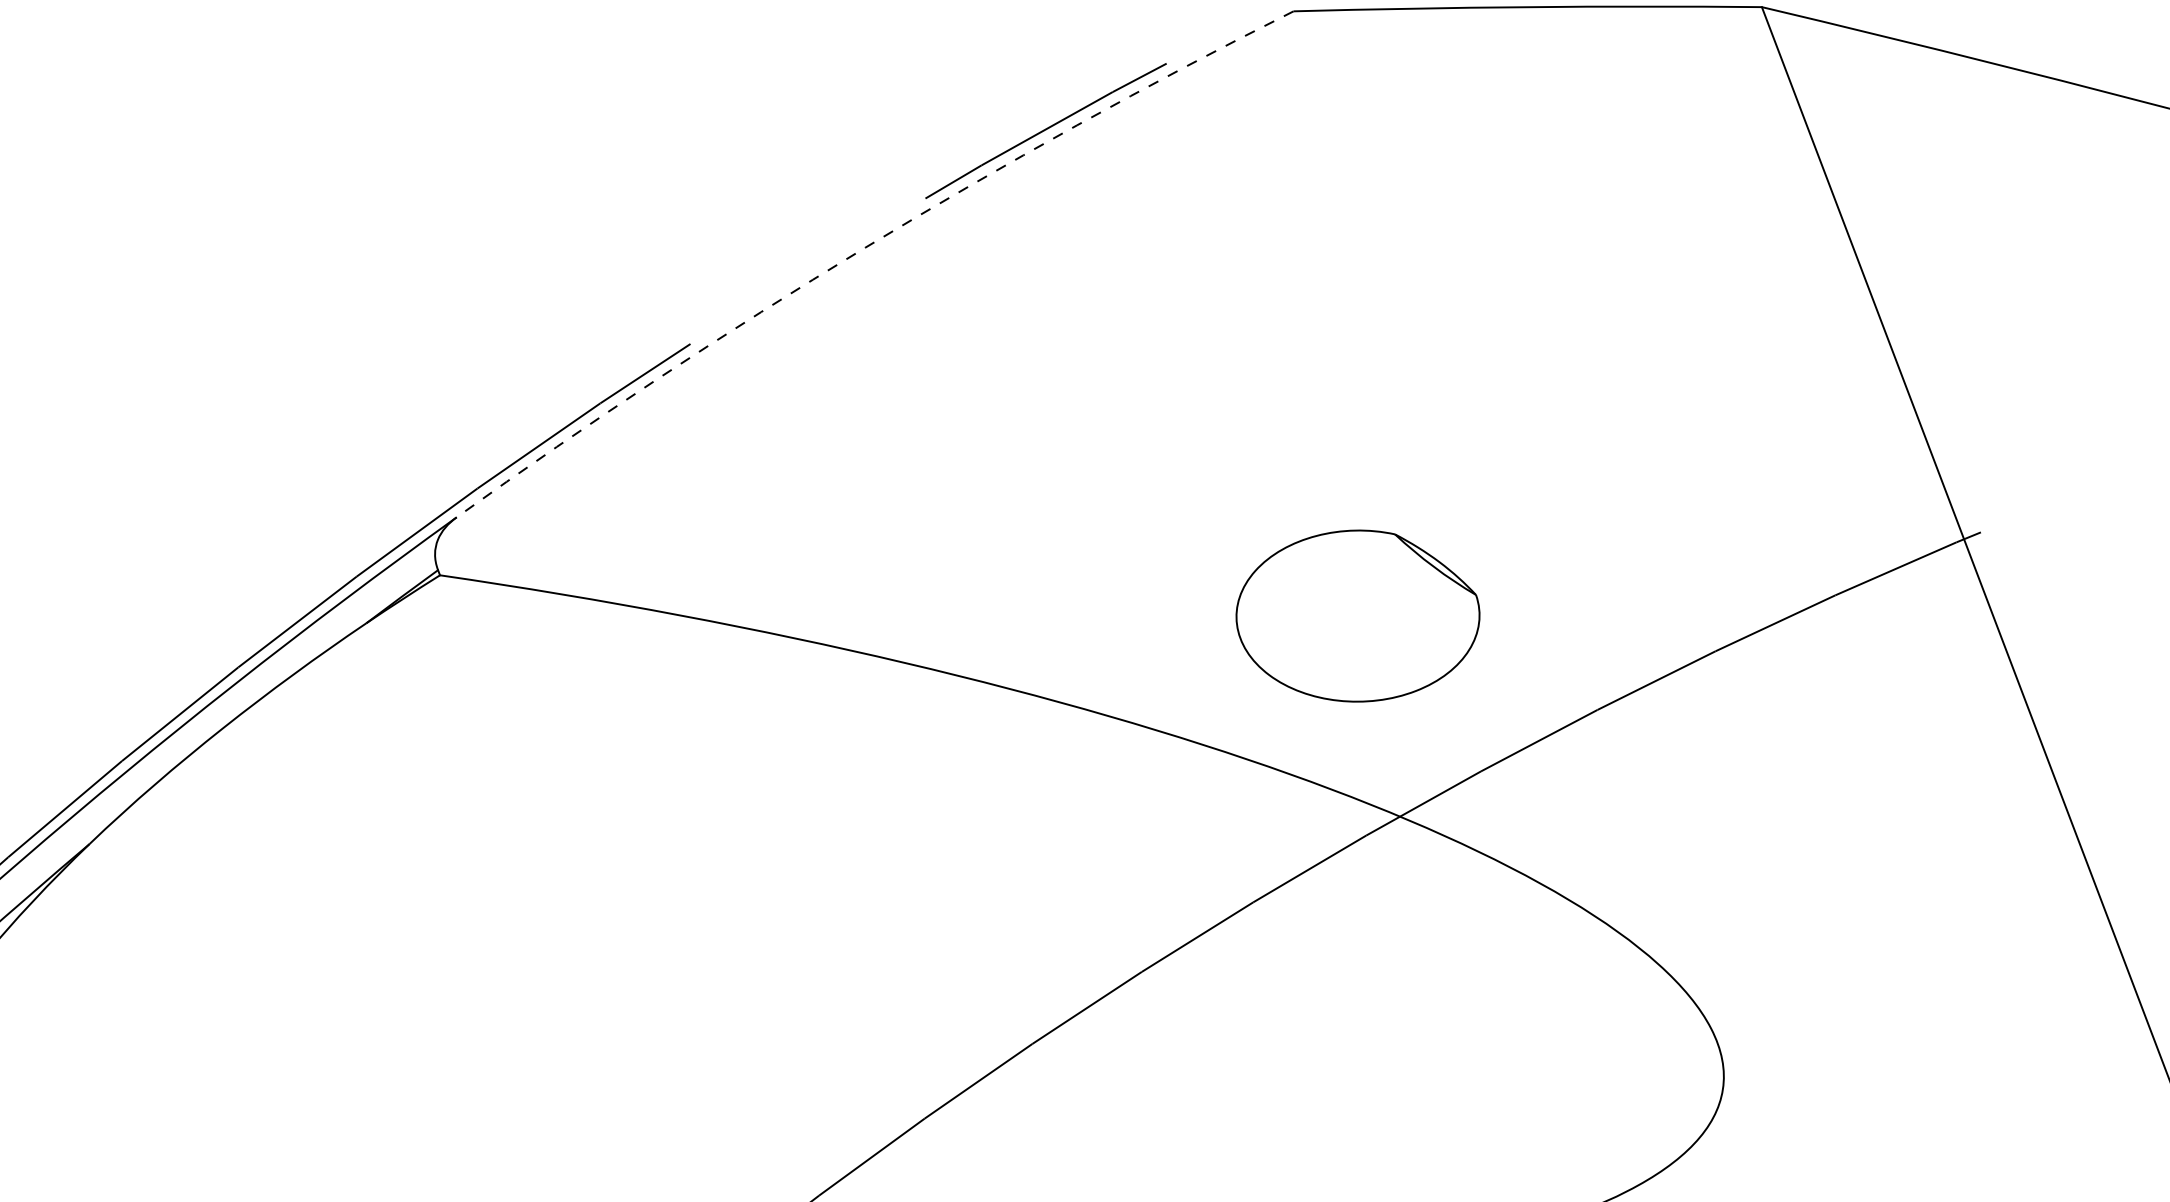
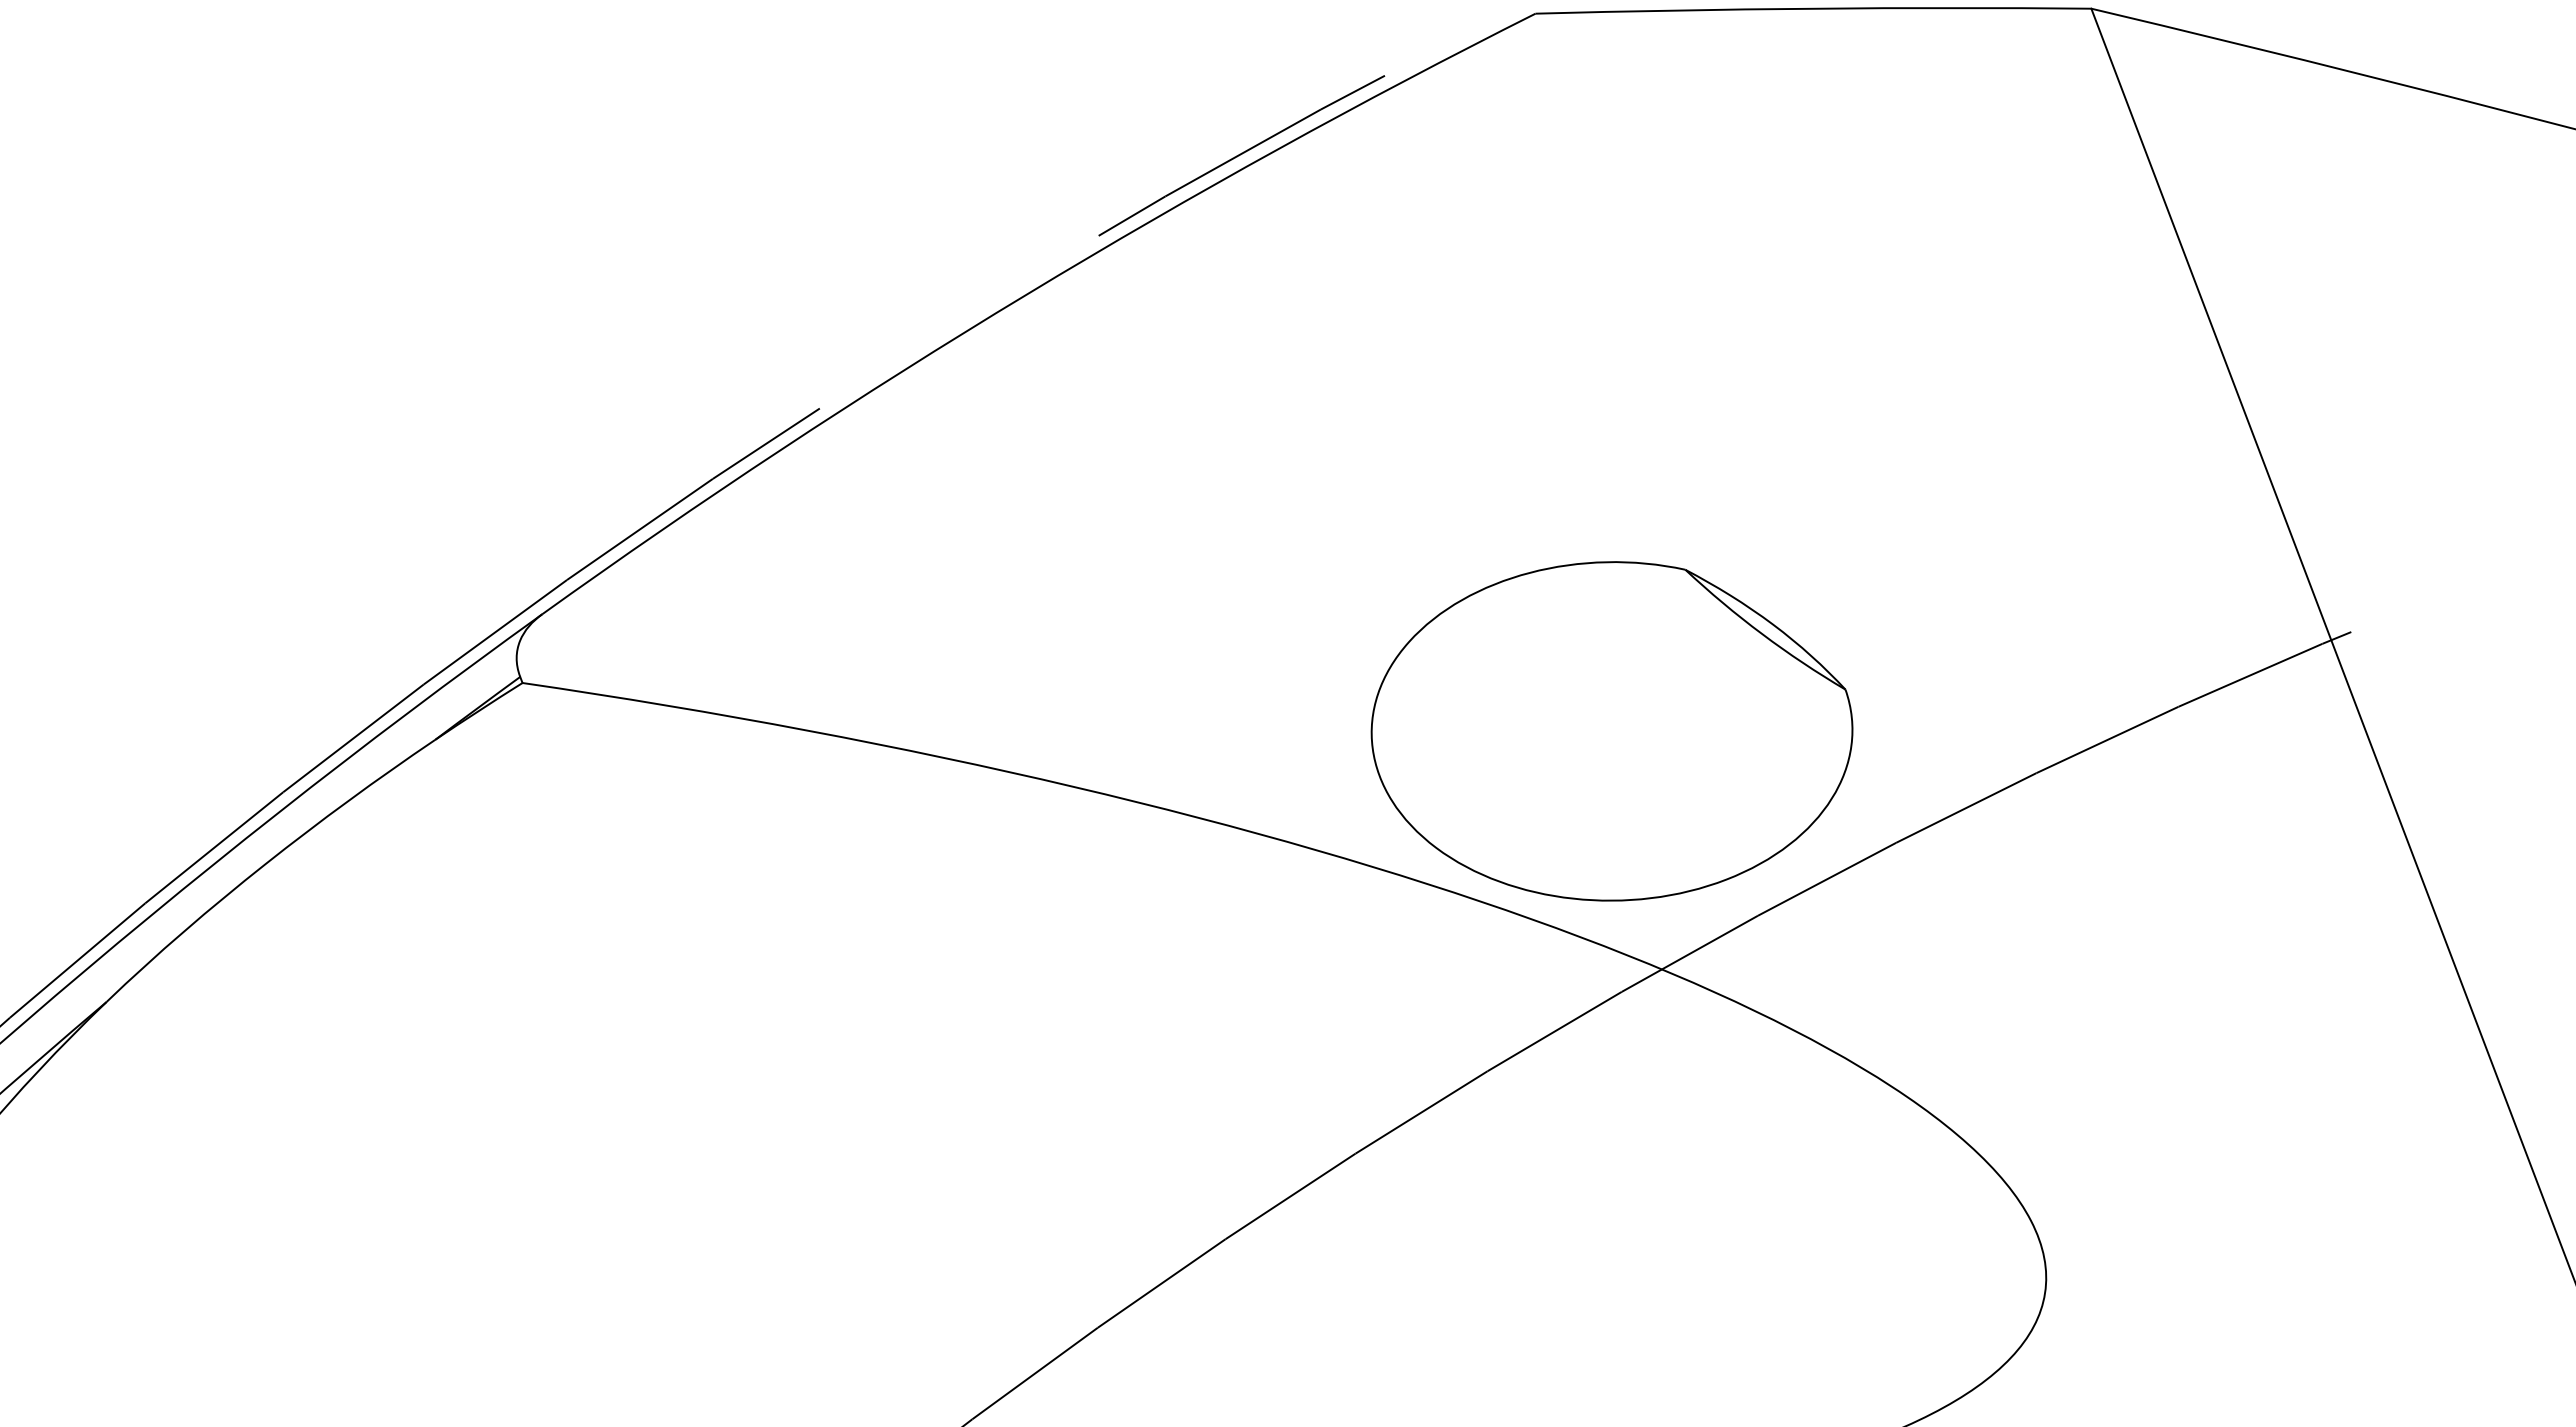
arc: (865, 247) -> (1027, 294), dashed -> solid
part: (1357, 616) -> (1611, 731), size x1.67

